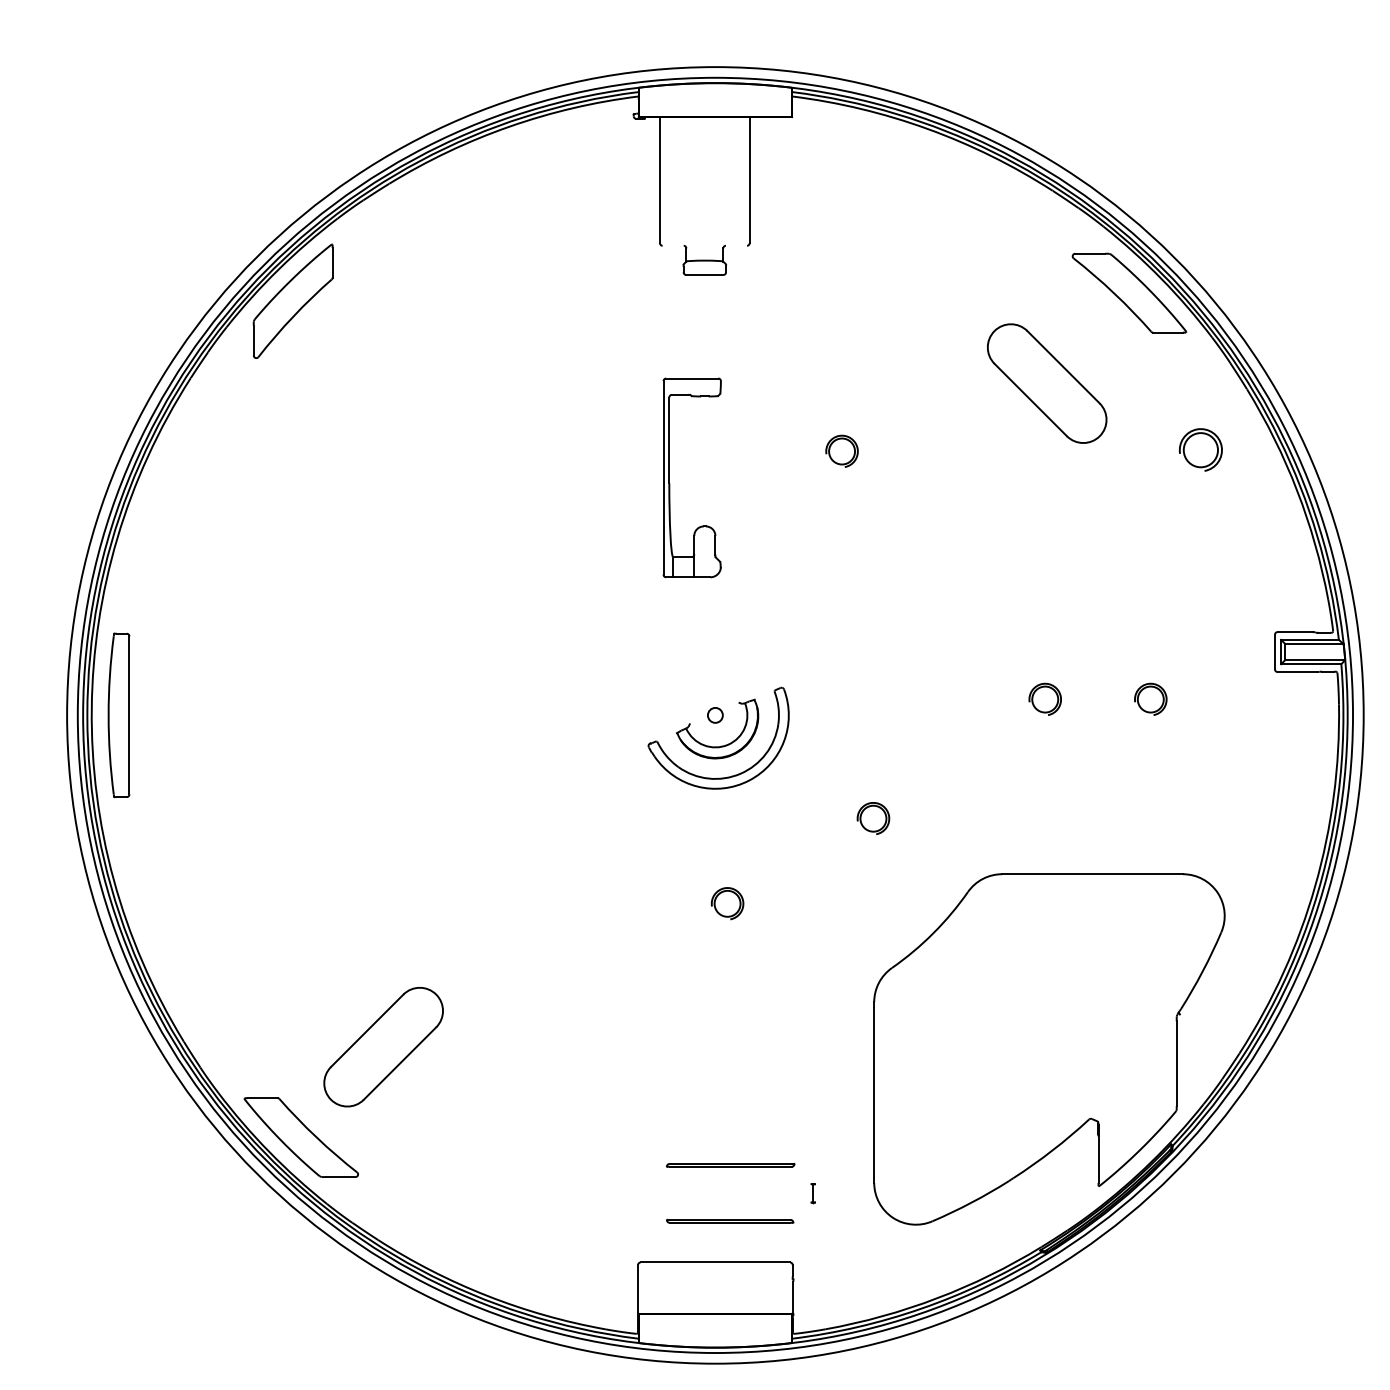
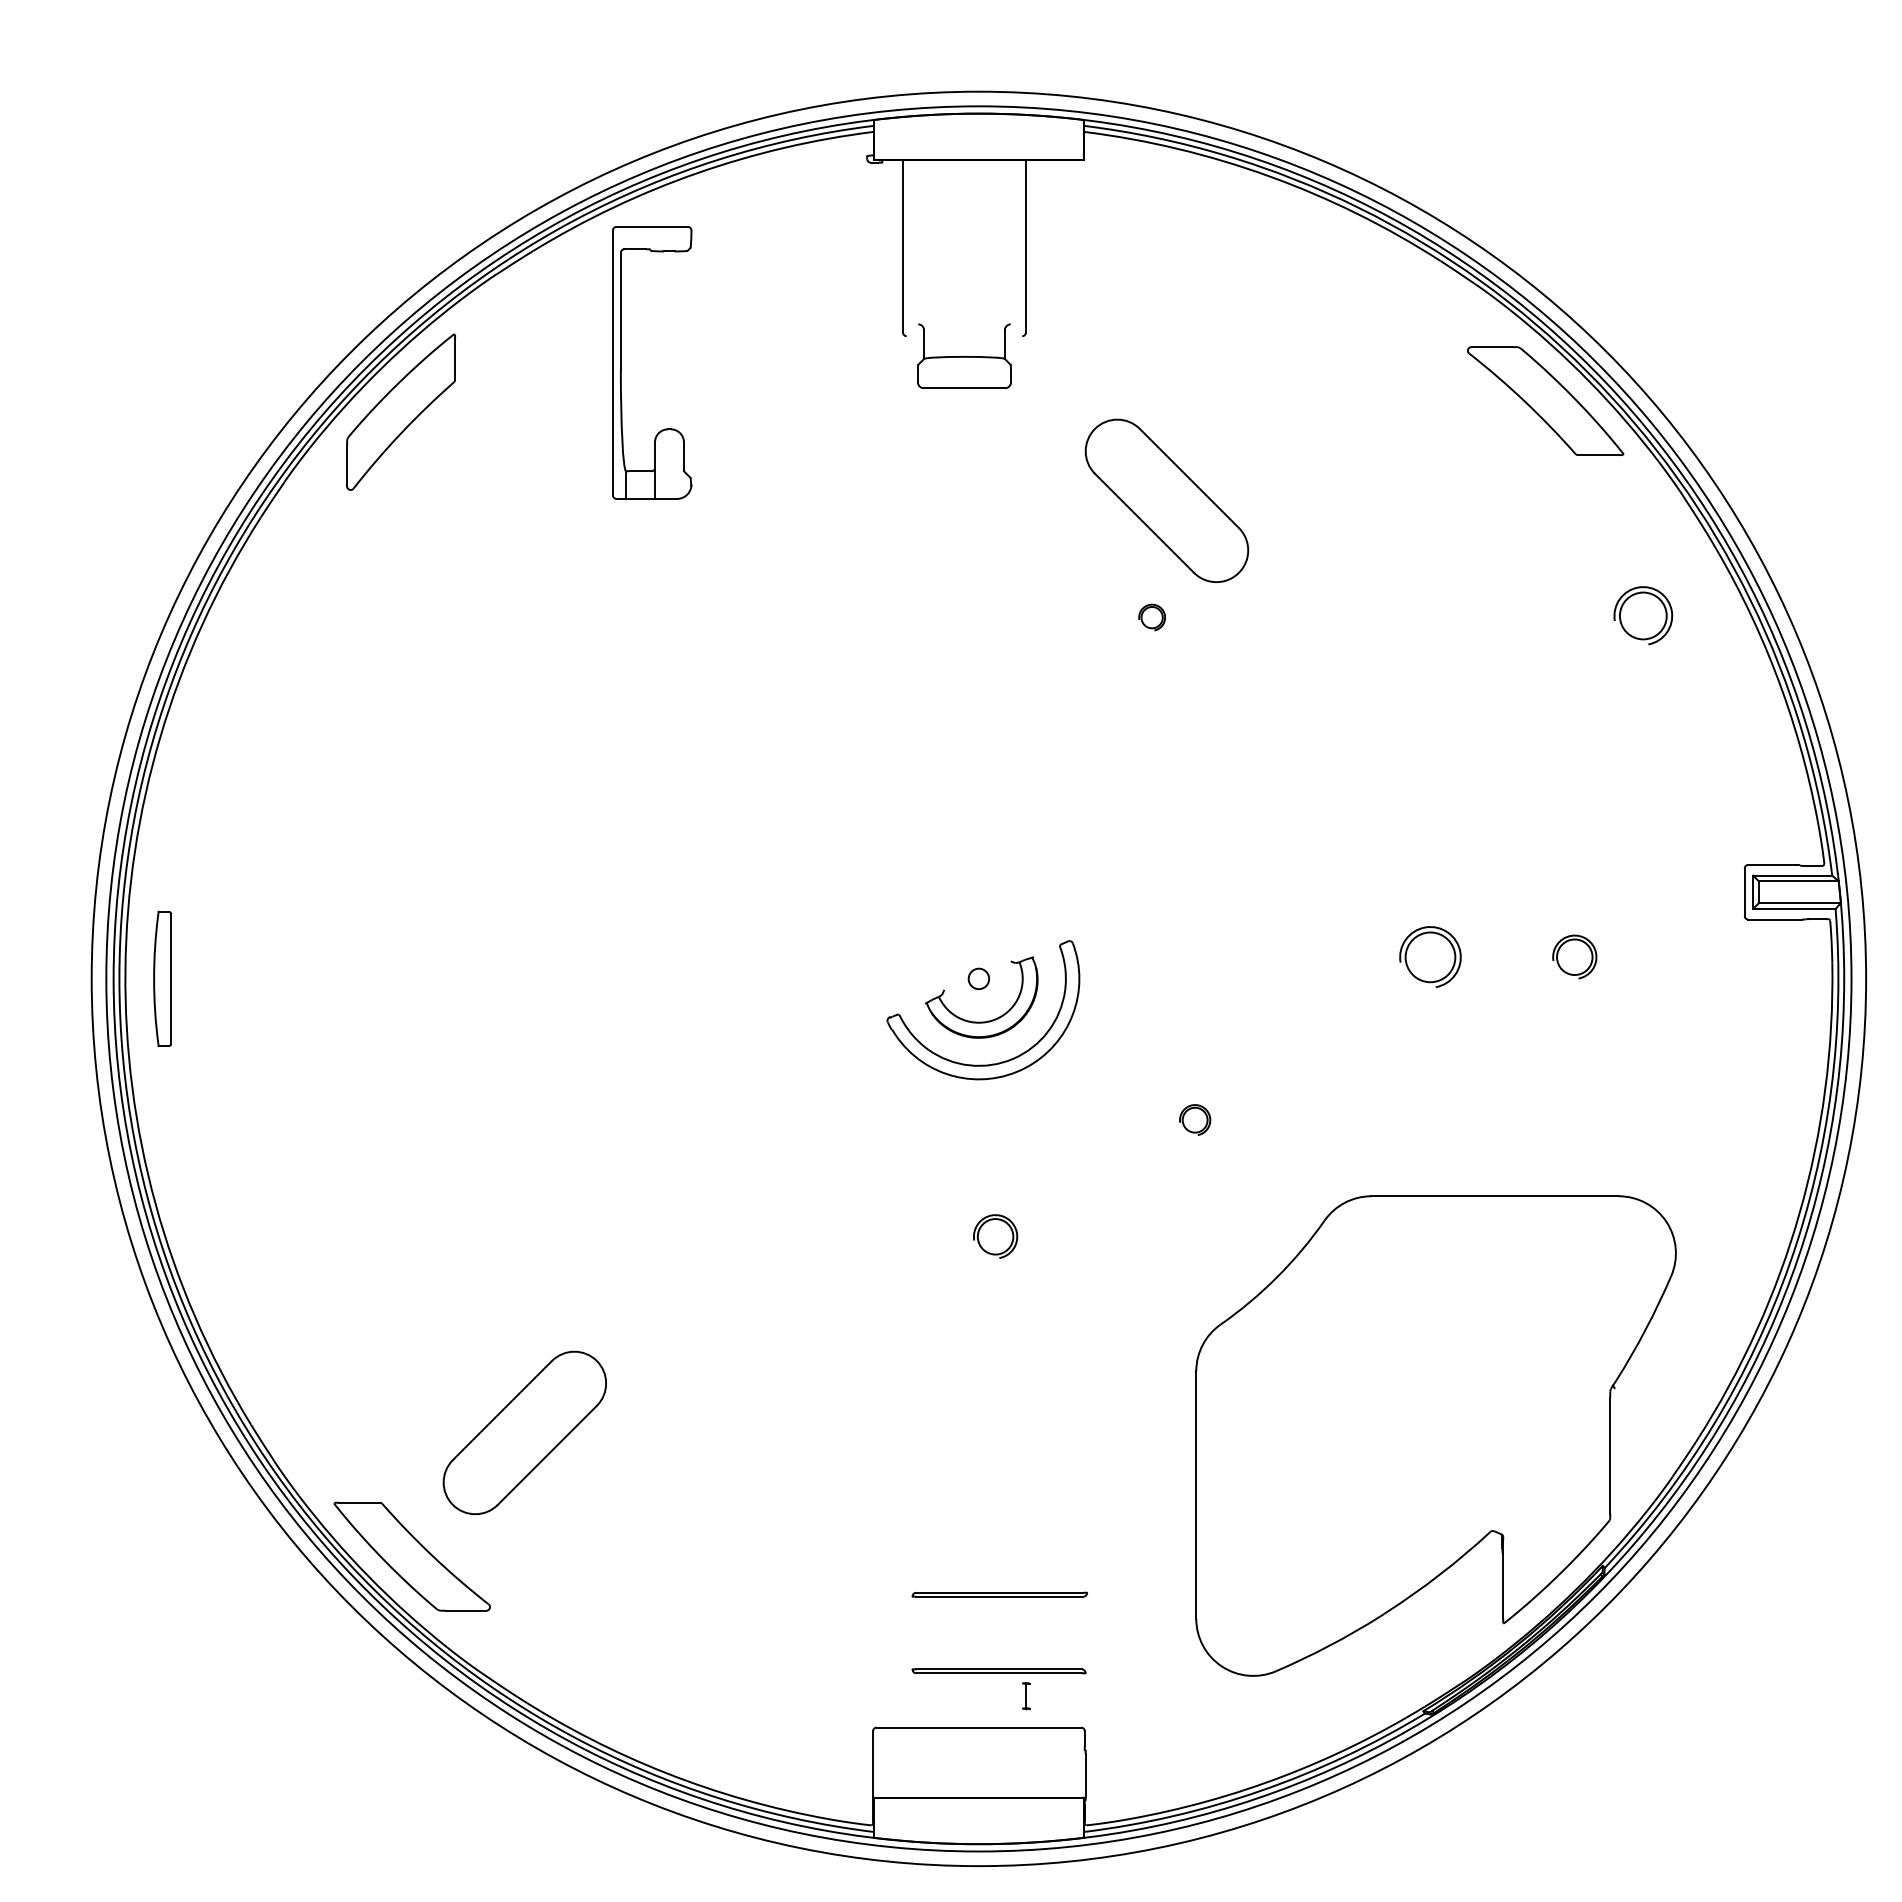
part: (704, 259) -> (964, 355), size x1.6
part: (1046, 383) -> (1166, 500), moved
part: (841, 451) -> (1151, 617), size x0.6
part: (669, 477) -> (621, 362), moved
part: (1044, 699) -> (1429, 956), size x1.4
part: (118, 715) -> (162, 978), size x0.6
part: (872, 818) -> (1194, 1119), size x0.7
part: (813, 1193) -> (1026, 1696), moved

